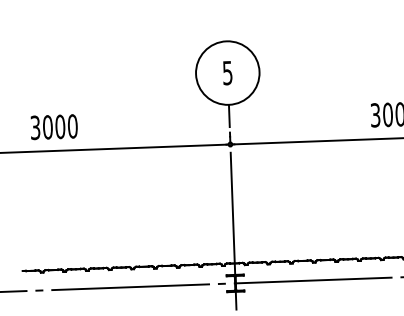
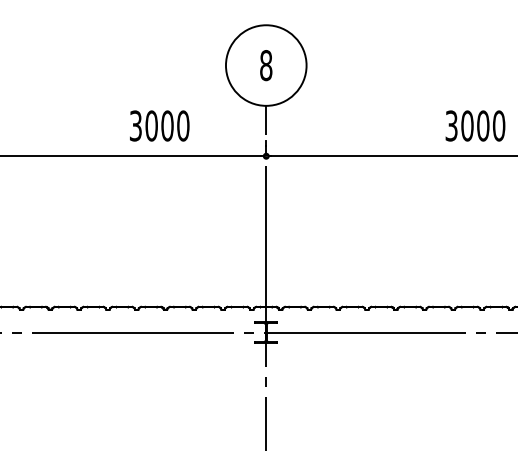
text: (227, 73) -> (266, 65), 5 -> 8
text: (54, 126) -> (159, 125), moved

